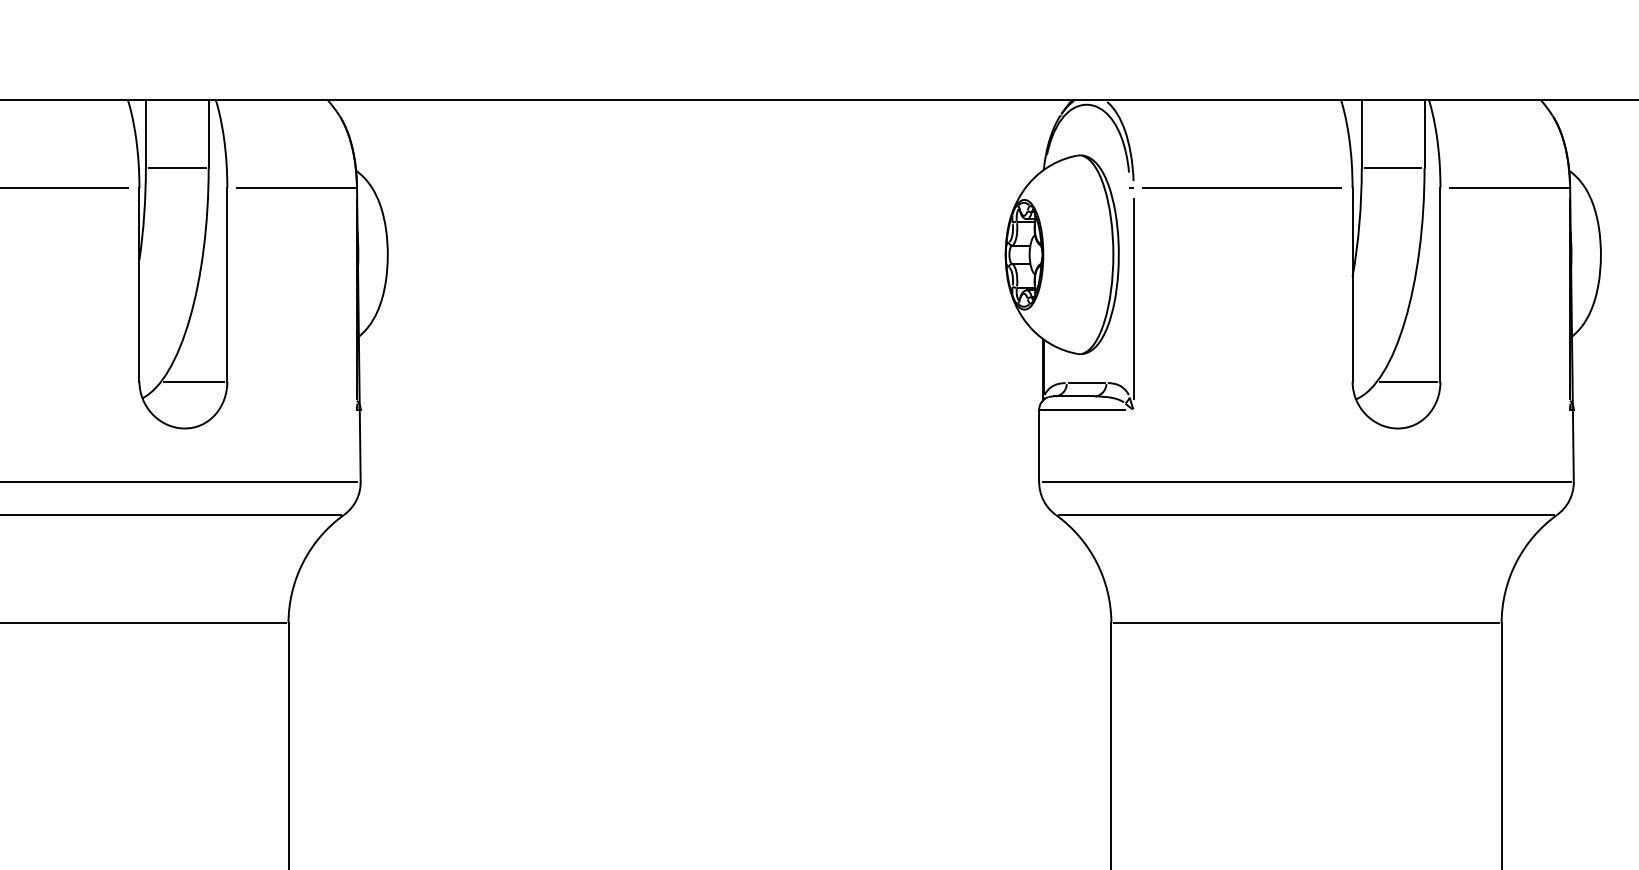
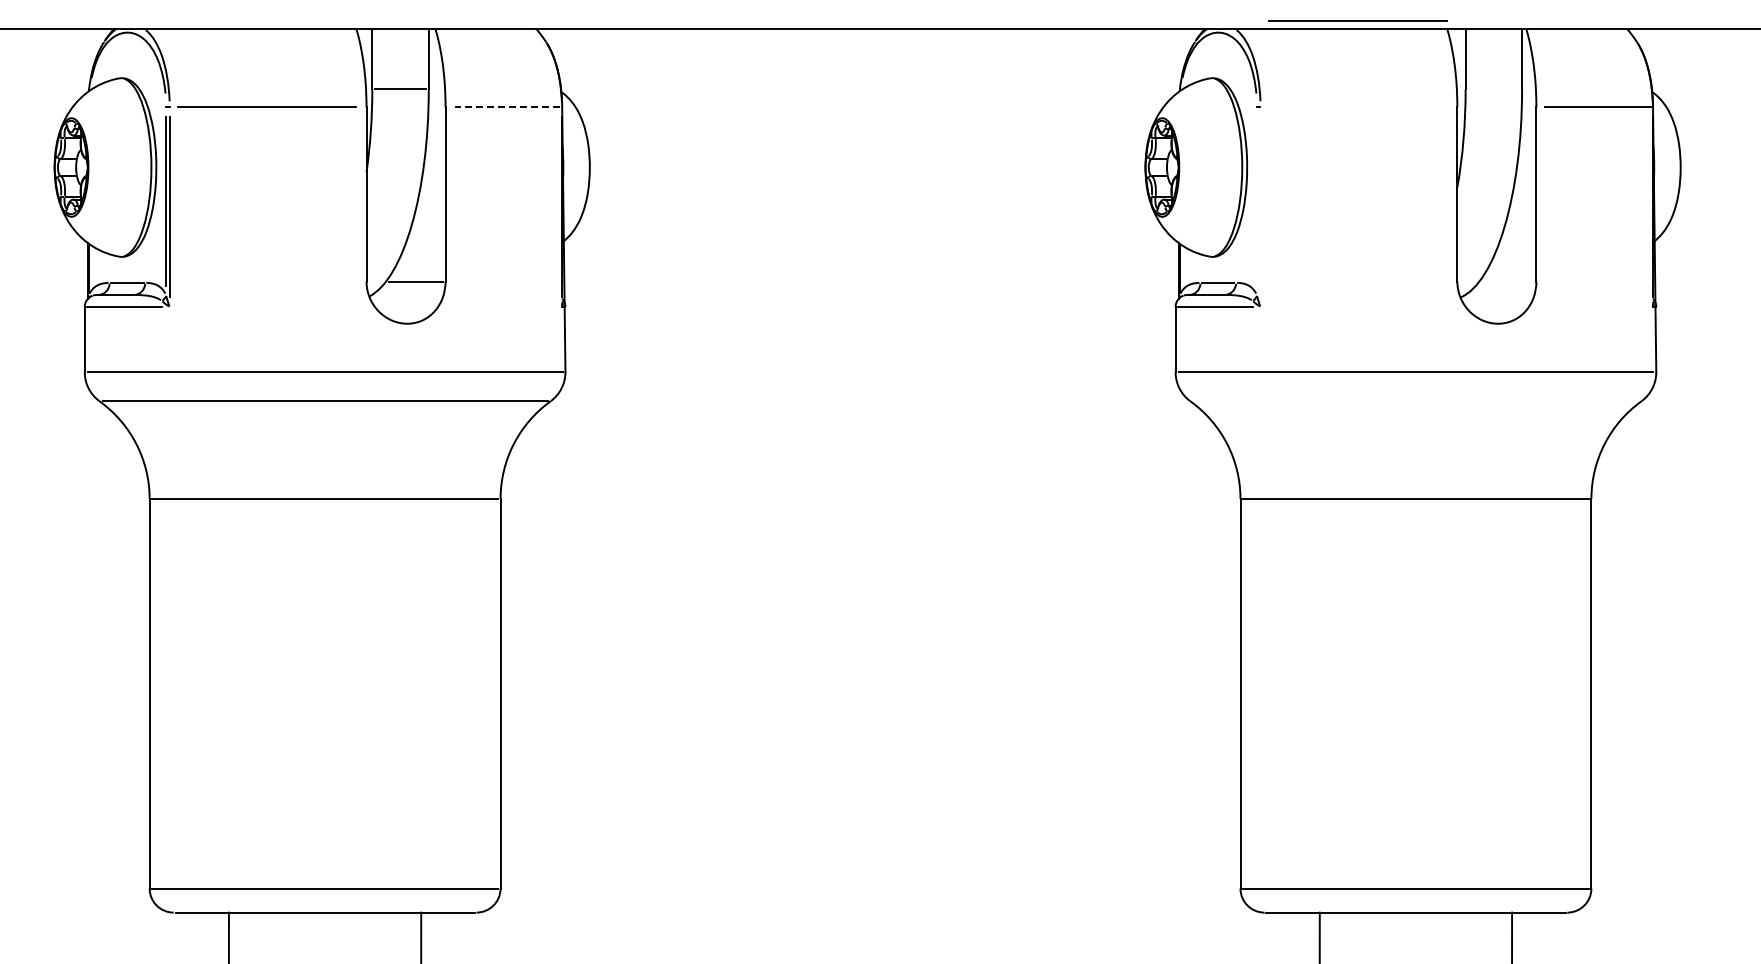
line: (1392, 168) -> (1493, 89), removed
line: (1241, 186) -> (1357, 20), moved
line: (296, 188) -> (507, 107), solid -> dashed
line: (1133, 298) -> (1260, 206), removed
line: (1408, 381) -> (1507, 281), removed
line: (1306, 514) -> (1415, 401), removed

